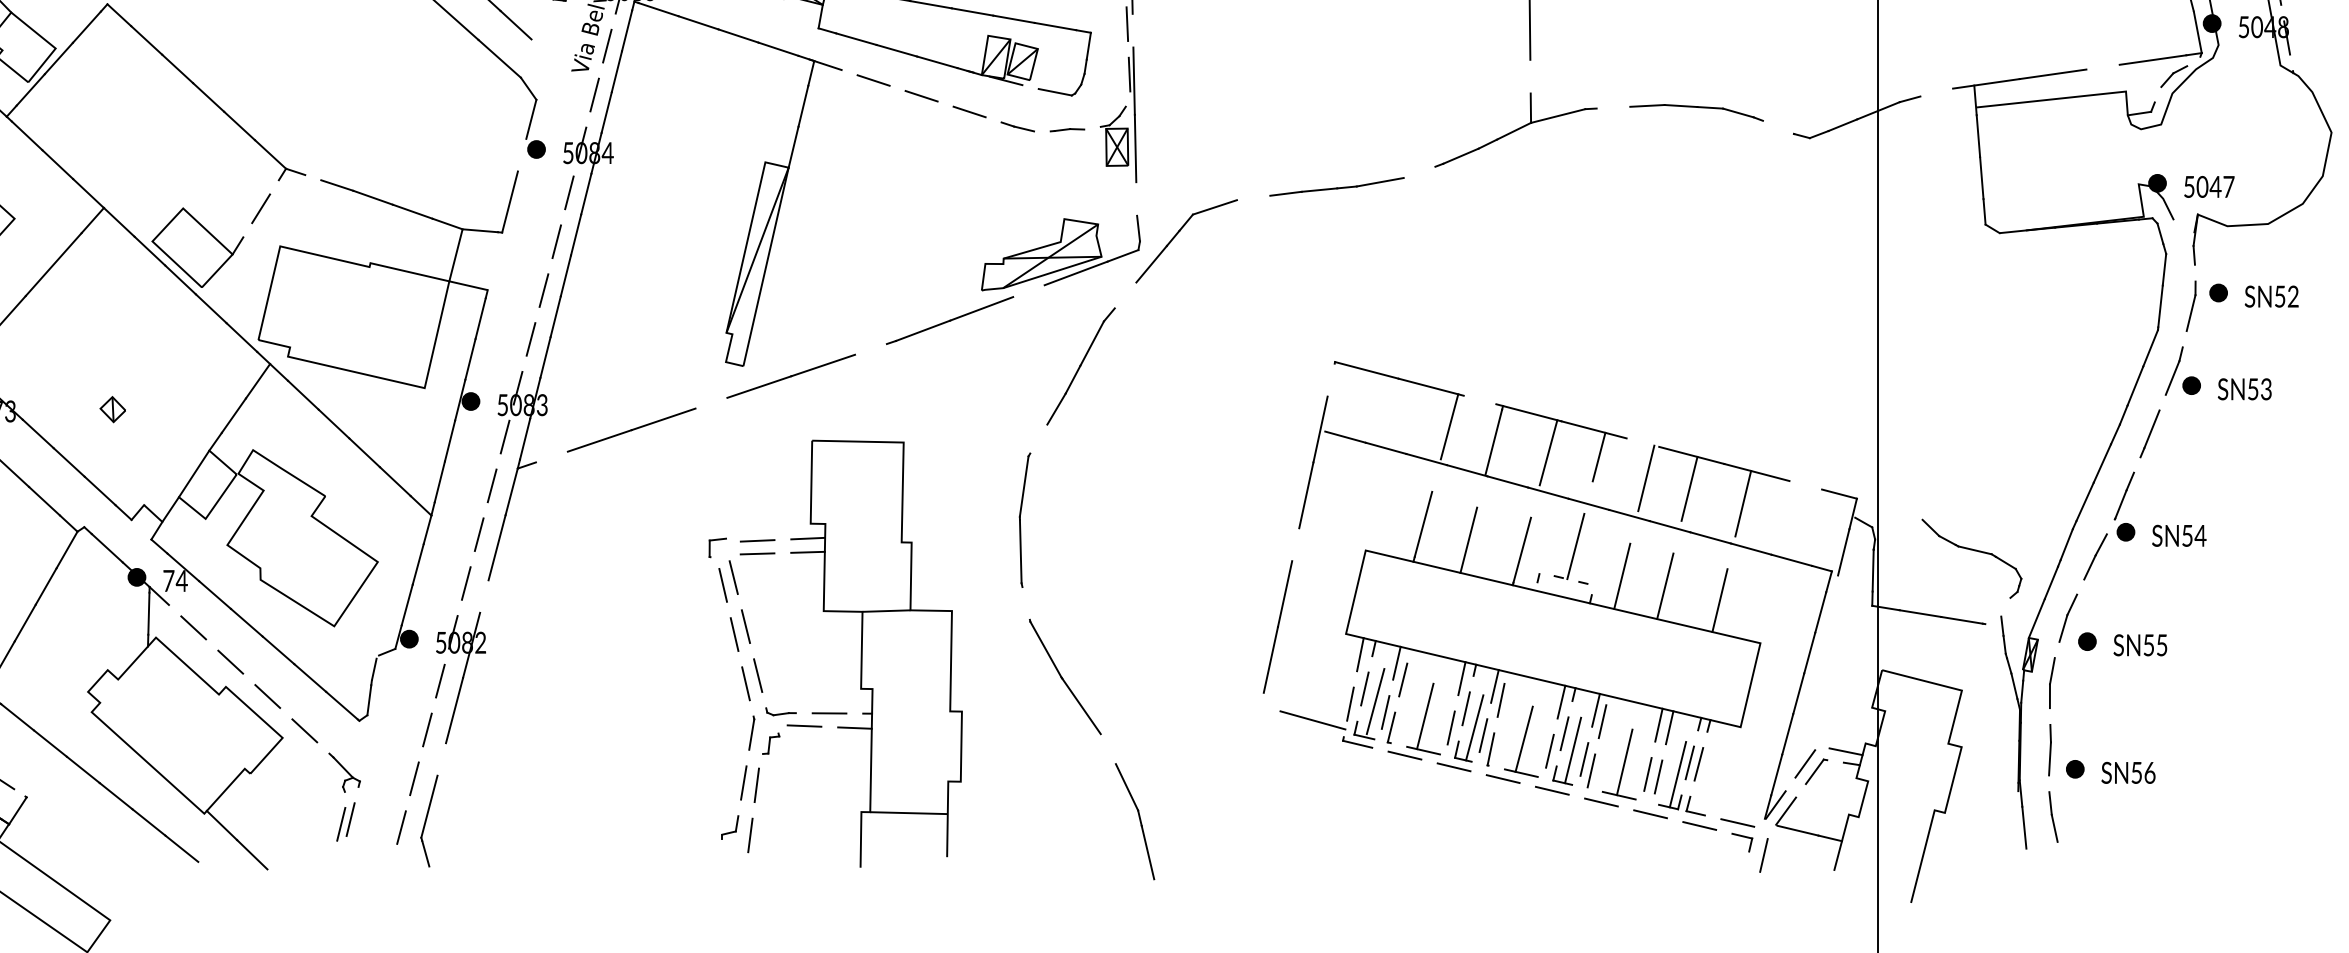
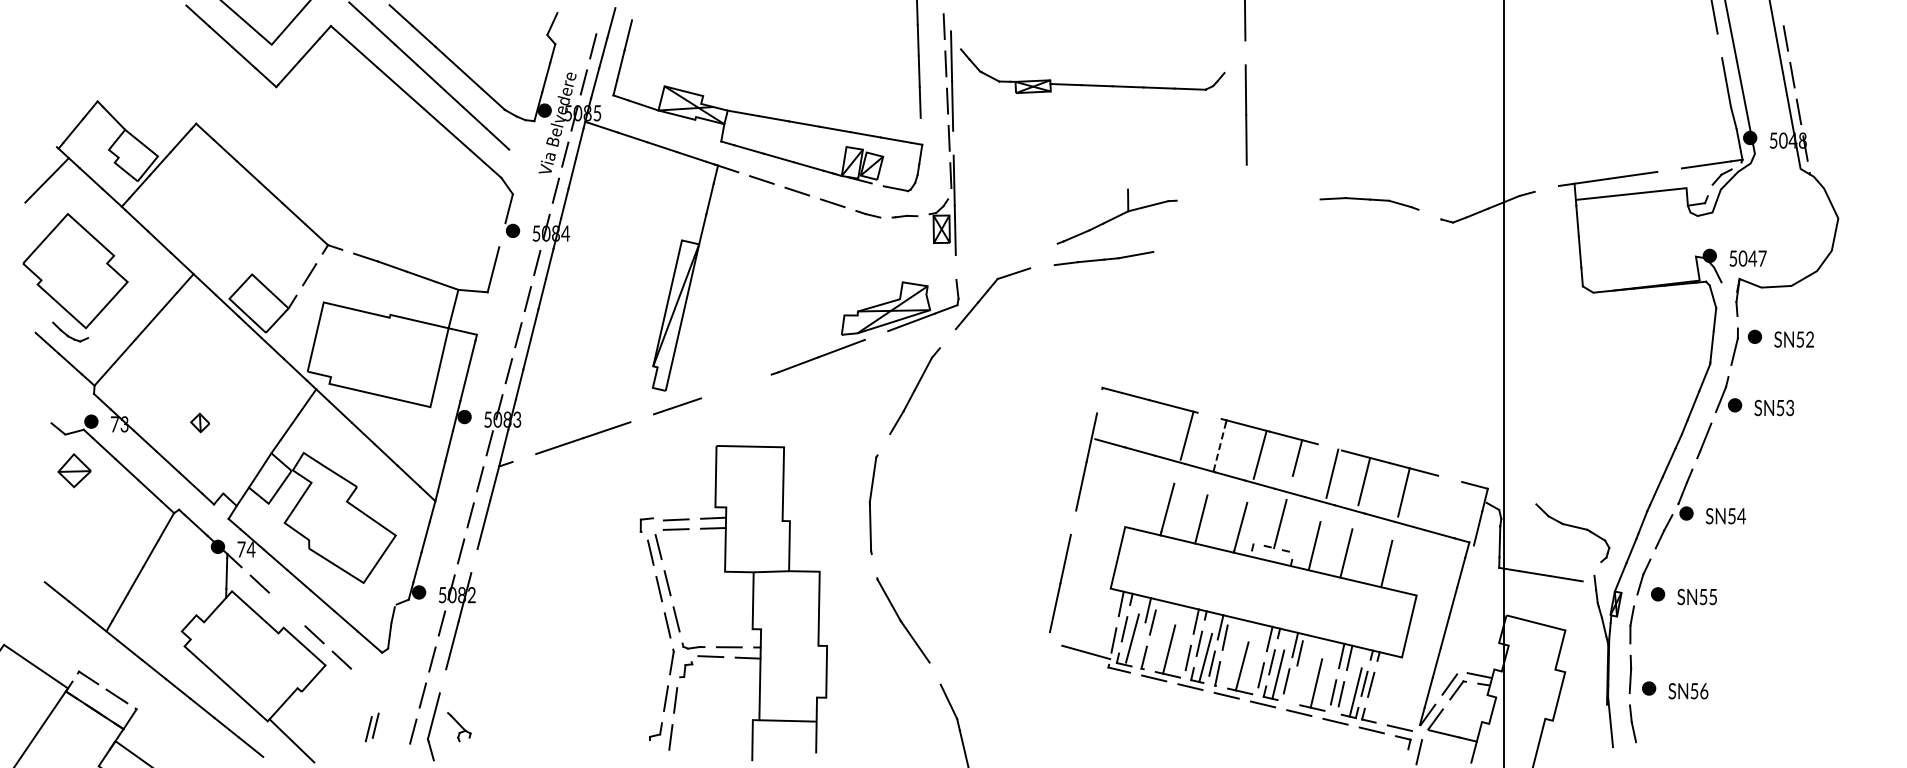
part: (1515, 129) -> (1116, 216), moved
line: (822, 365) -> (724, 390), removed
line: (1493, 442) -> (1219, 447), solid -> dashed
line: (231, 662) -> (287, 609), removed
line: (1385, 712) -> (1139, 646), removed
line: (1590, 770) -> (1291, 689), removed
part: (344, 773) -> (459, 727), moved

